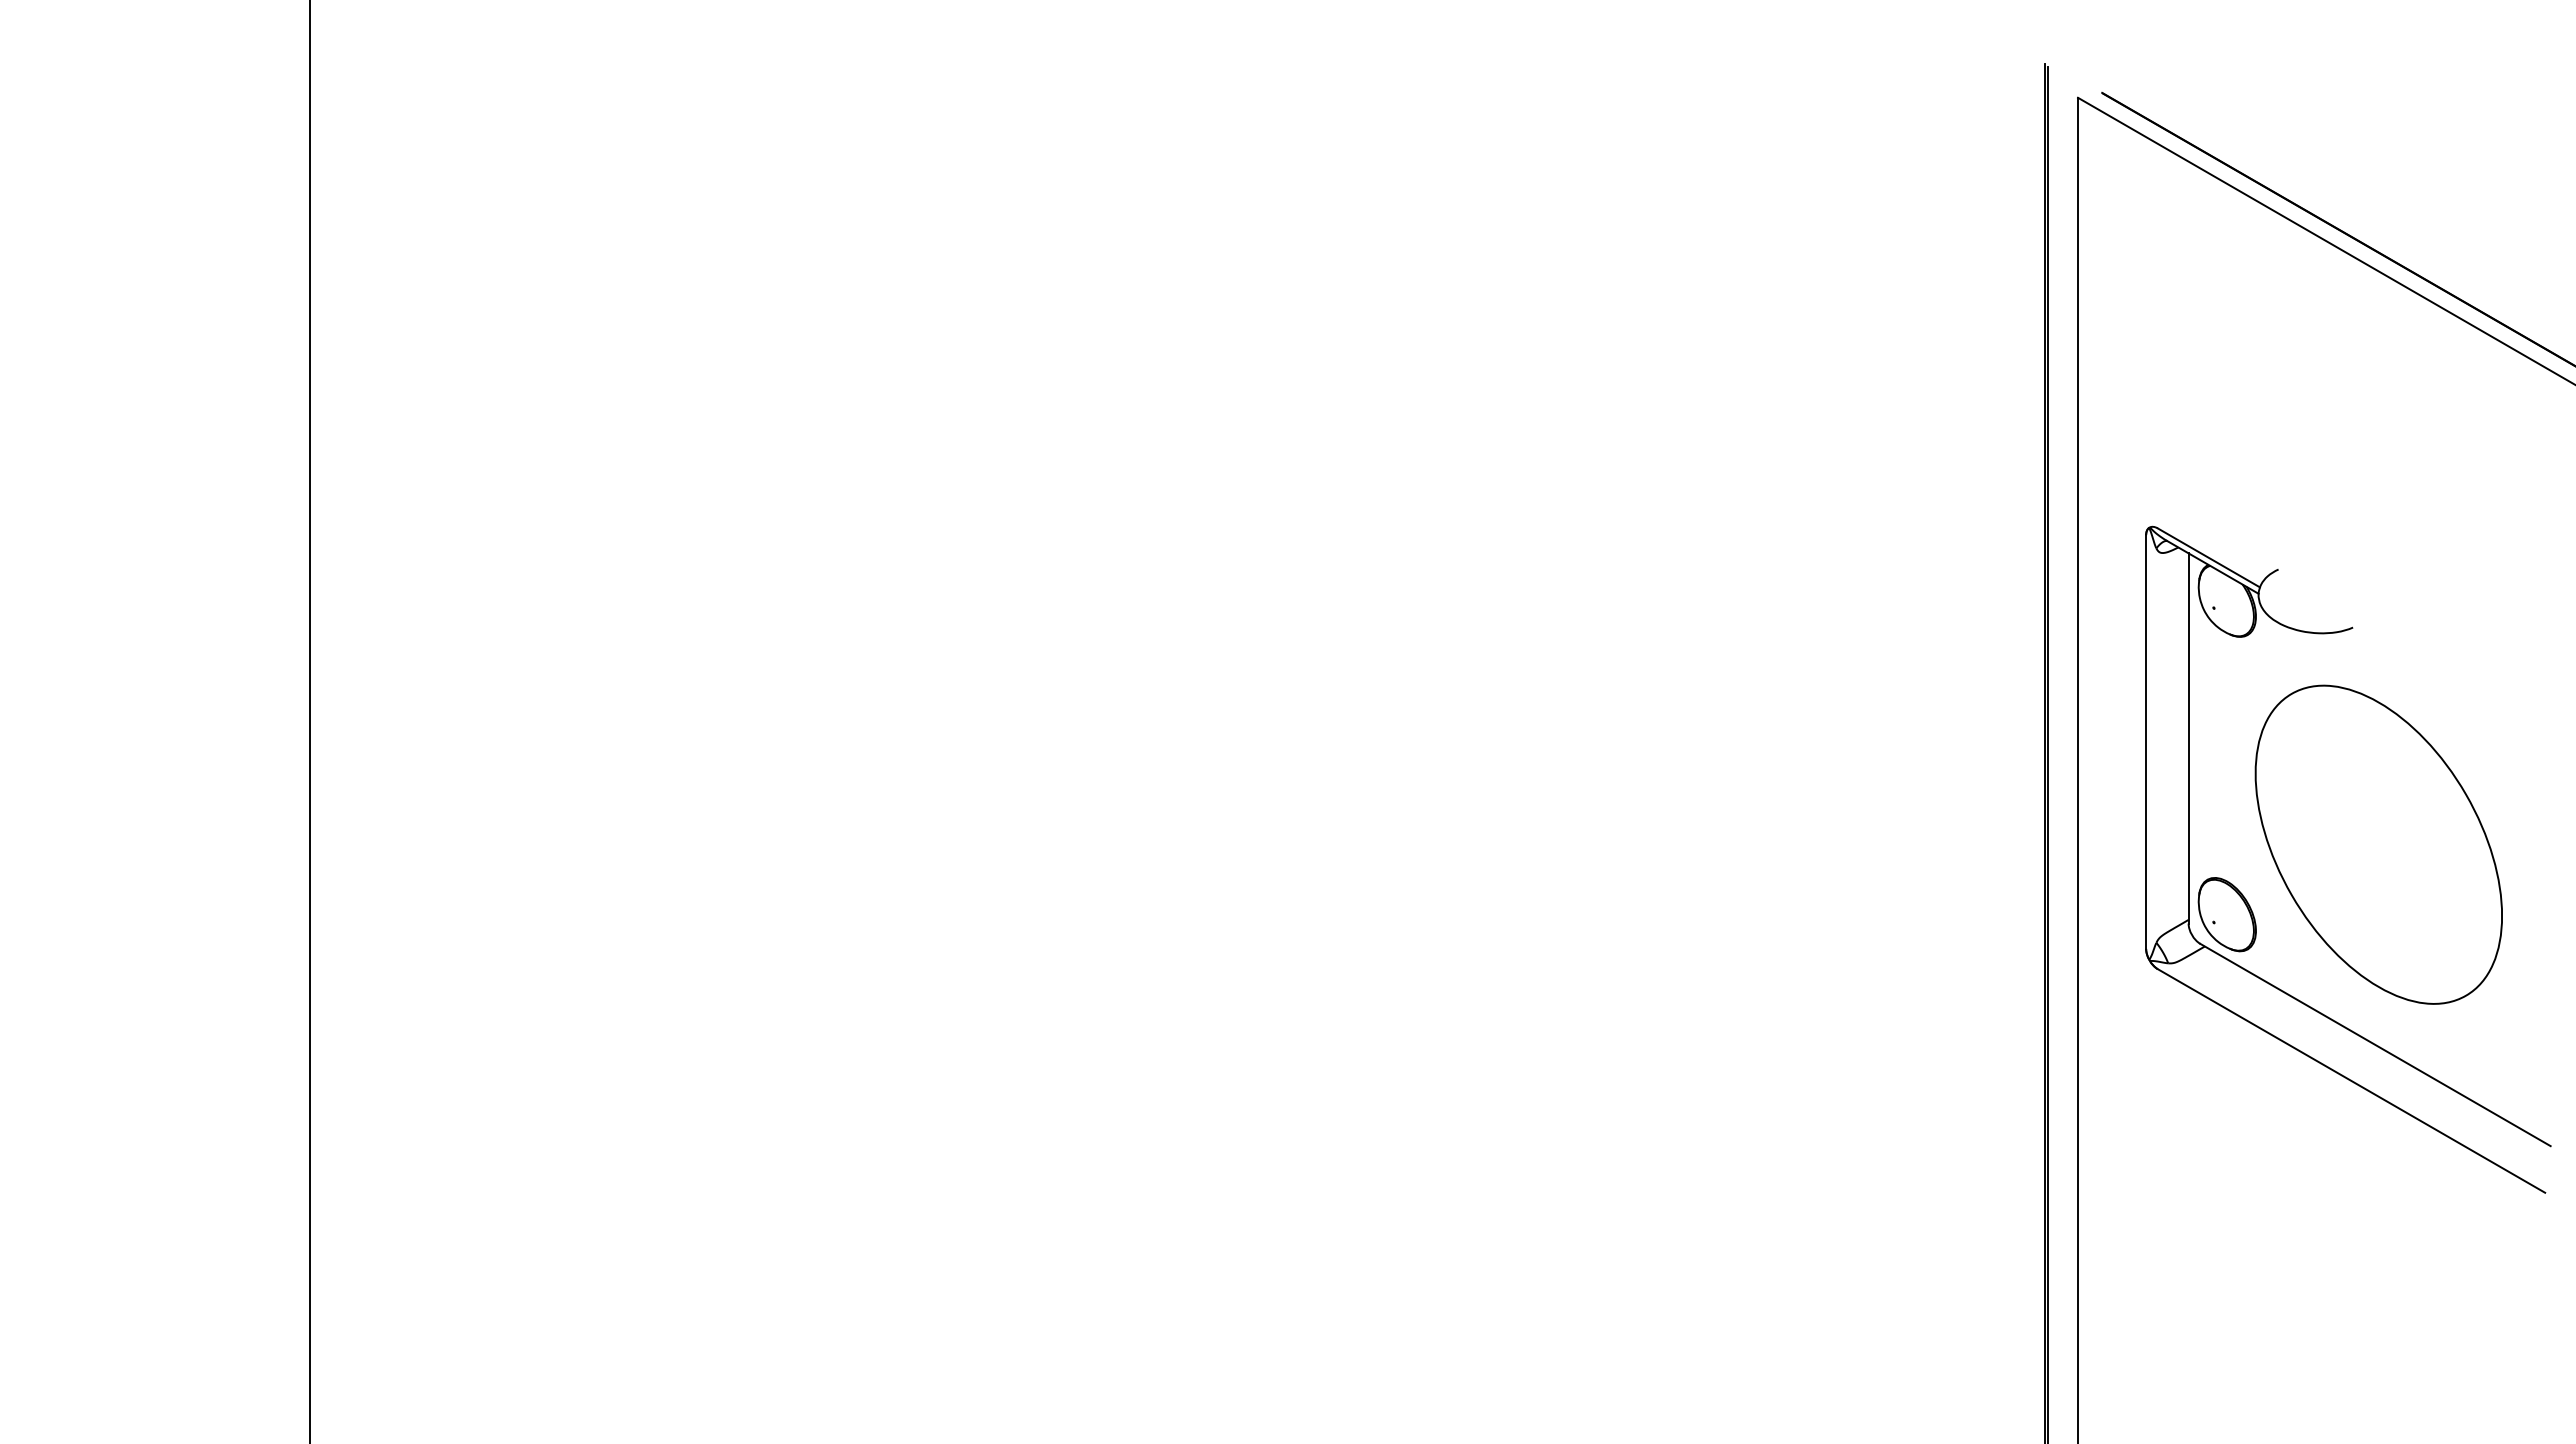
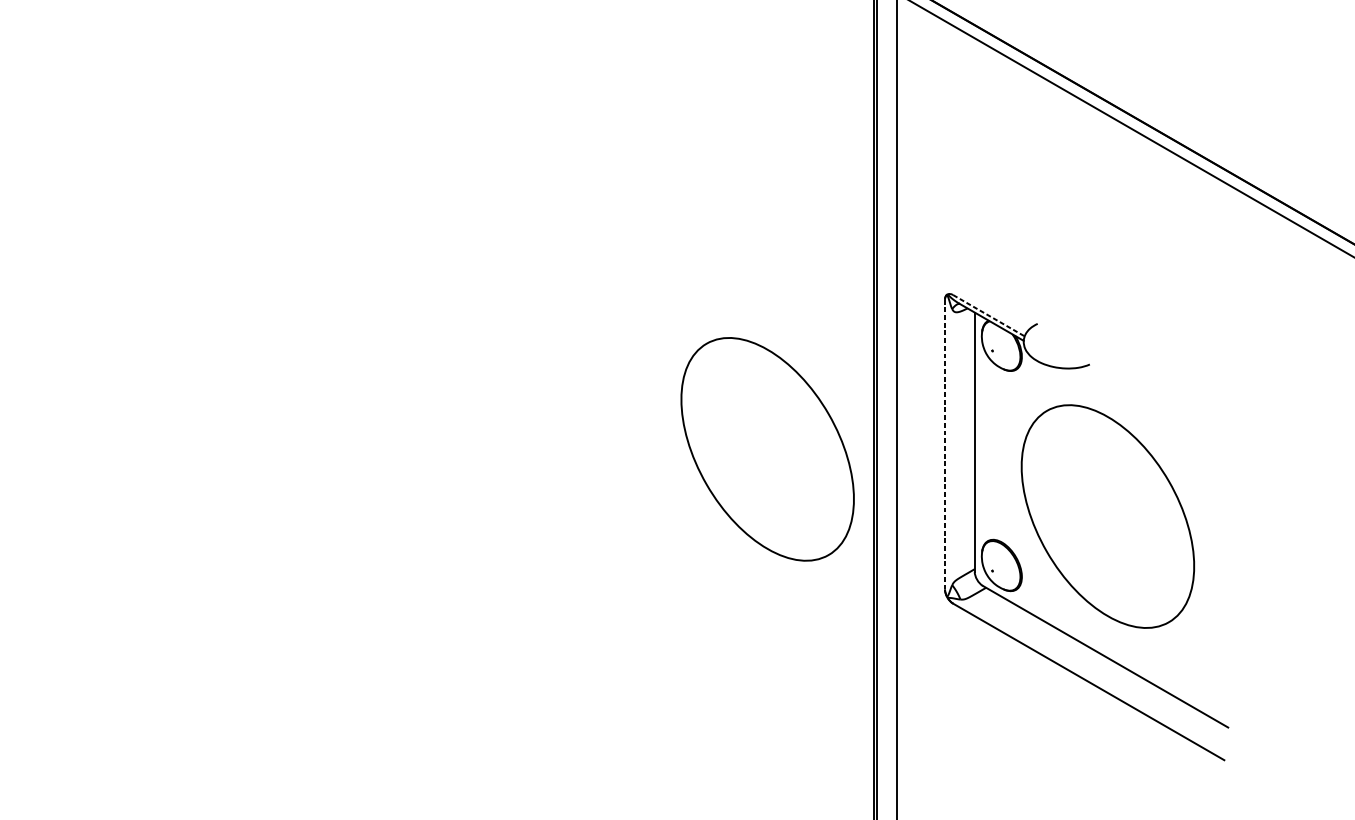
line: (2208, 557) -> (988, 315), solid -> dashed
line: (2146, 742) -> (945, 444), solid -> dashed
part: (1892, 748) -> (767, 449), added

